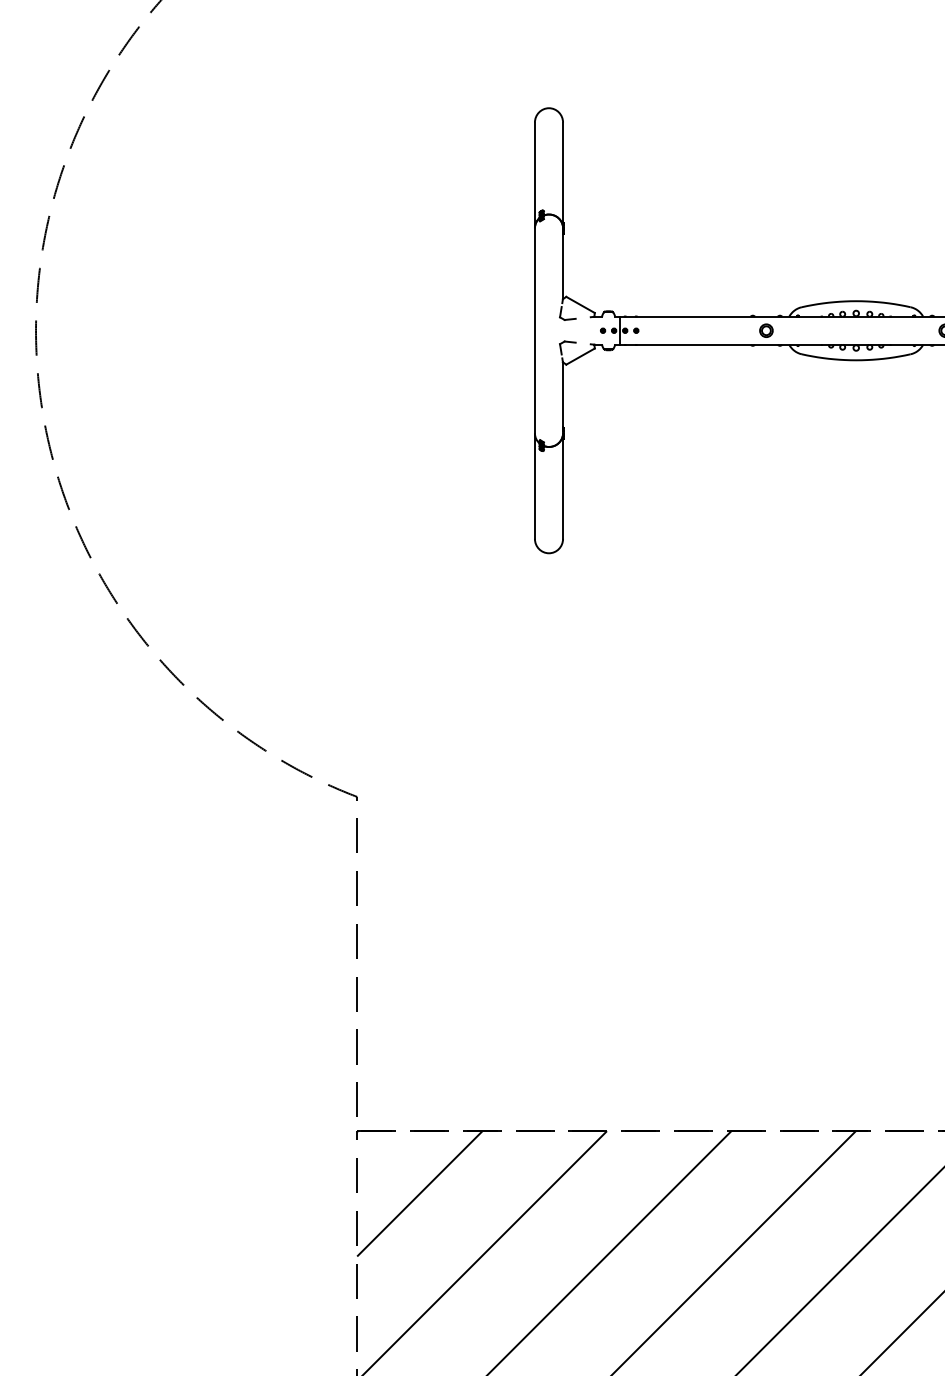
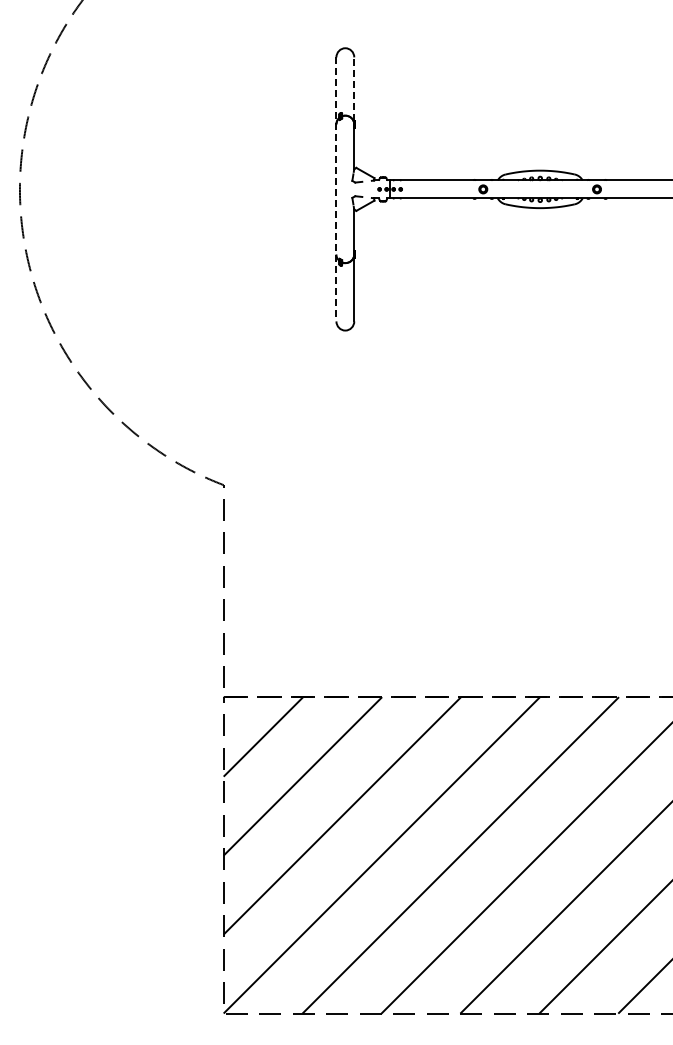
line: (563, 173) -> (354, 89), solid -> dashed
line: (535, 330) -> (336, 189), solid -> dashed

